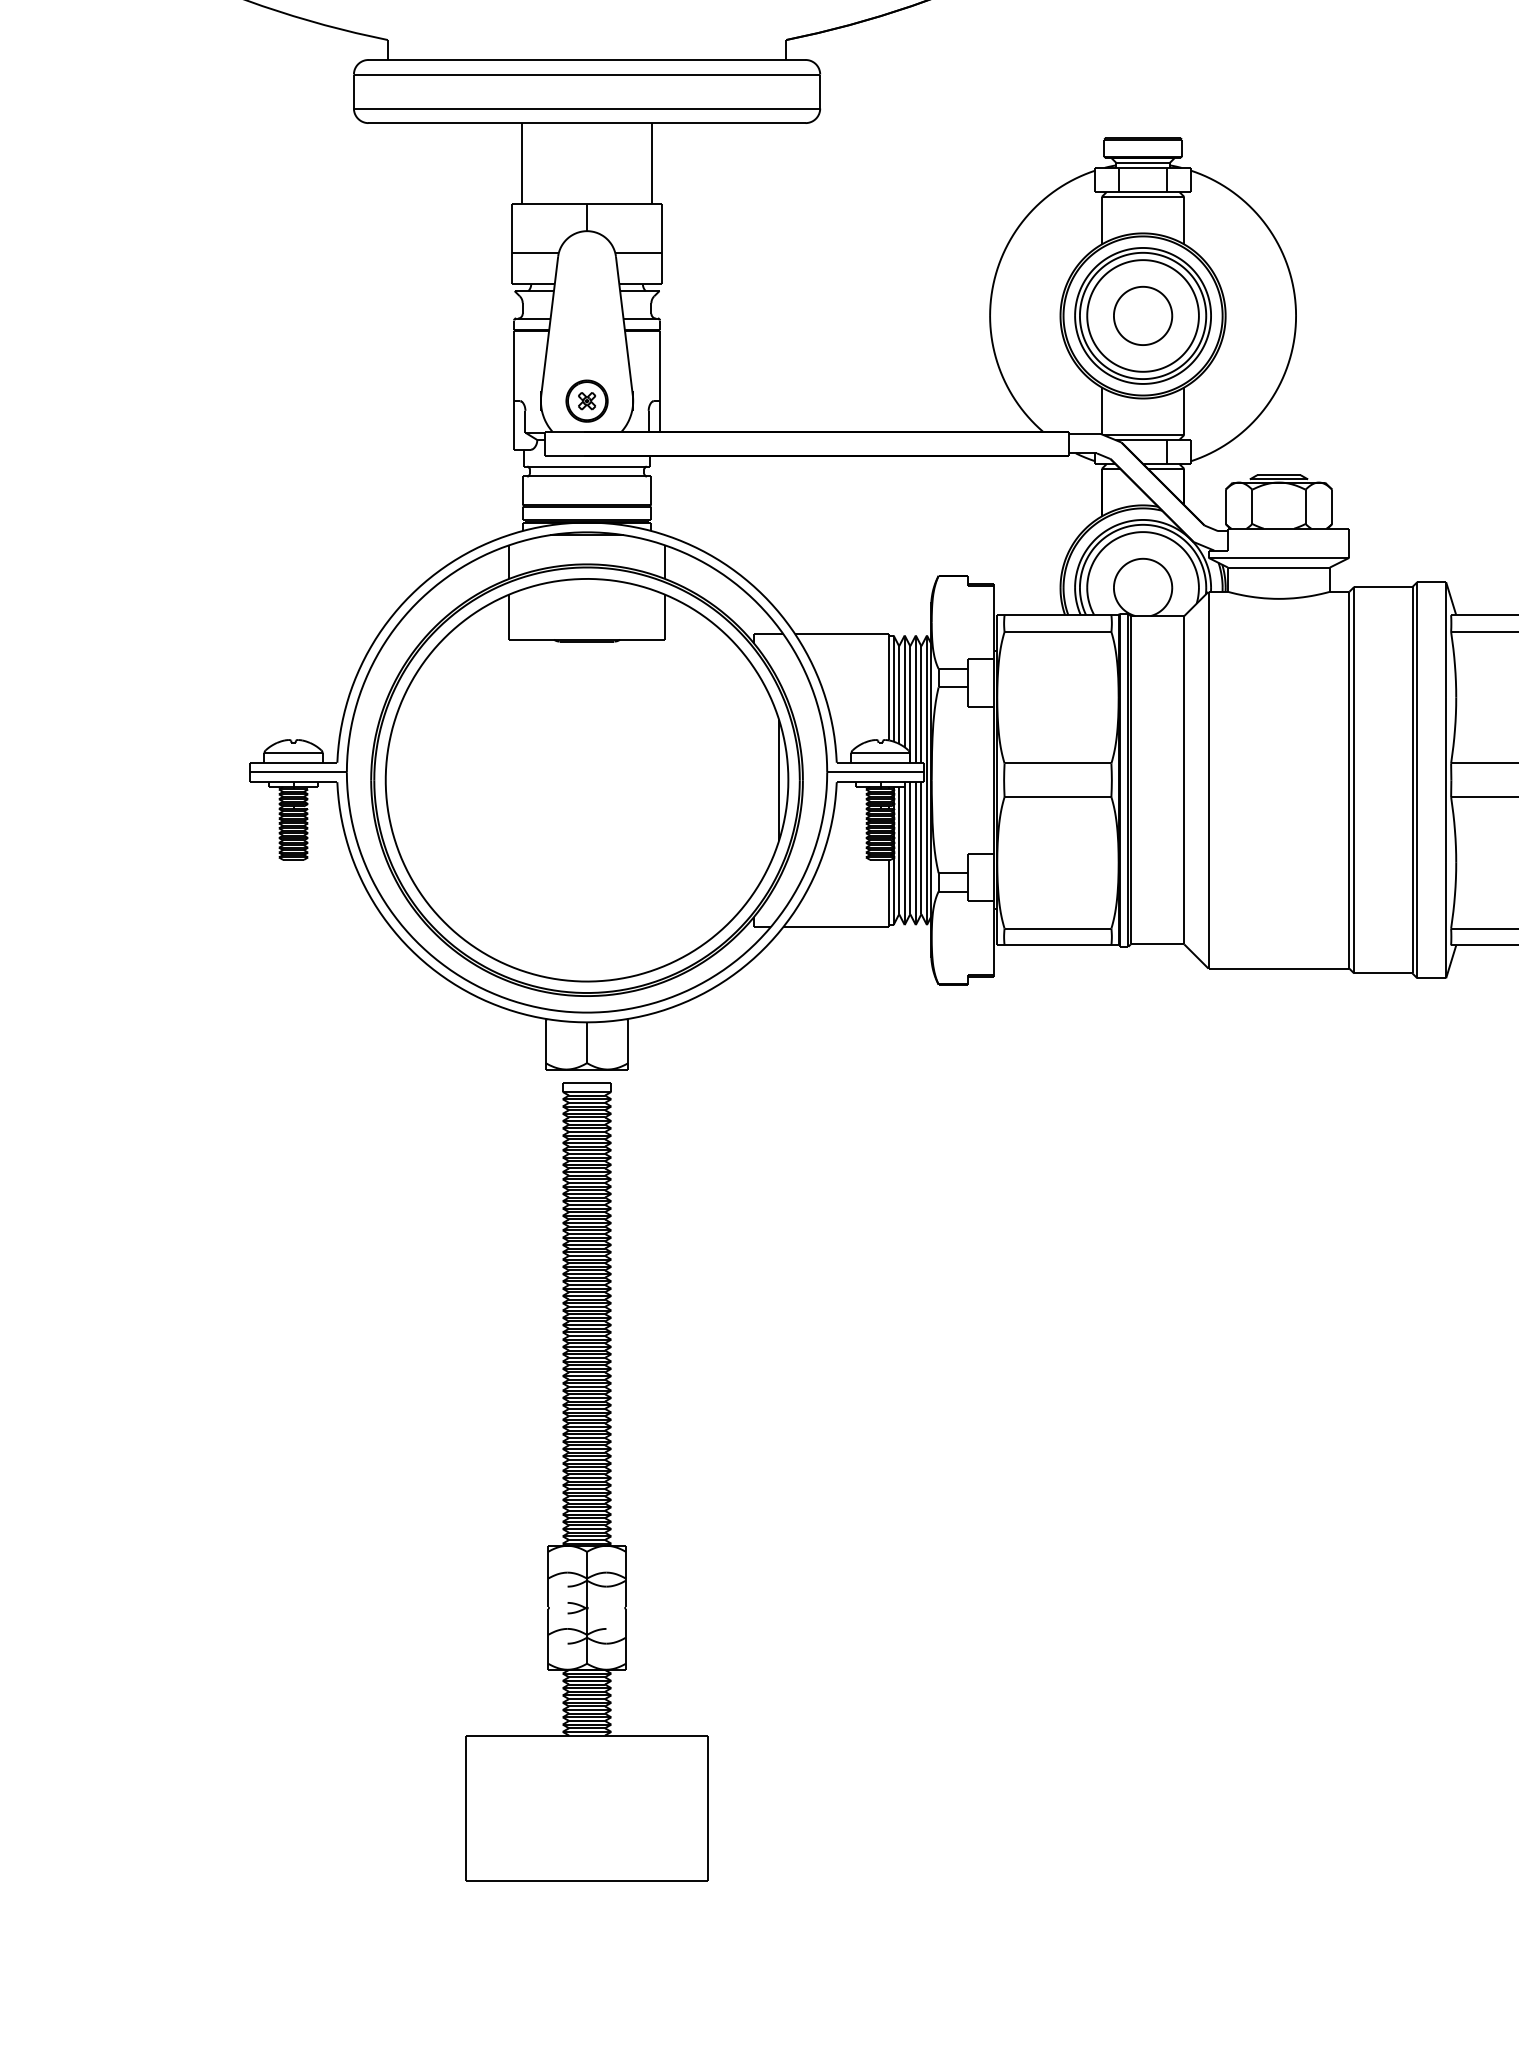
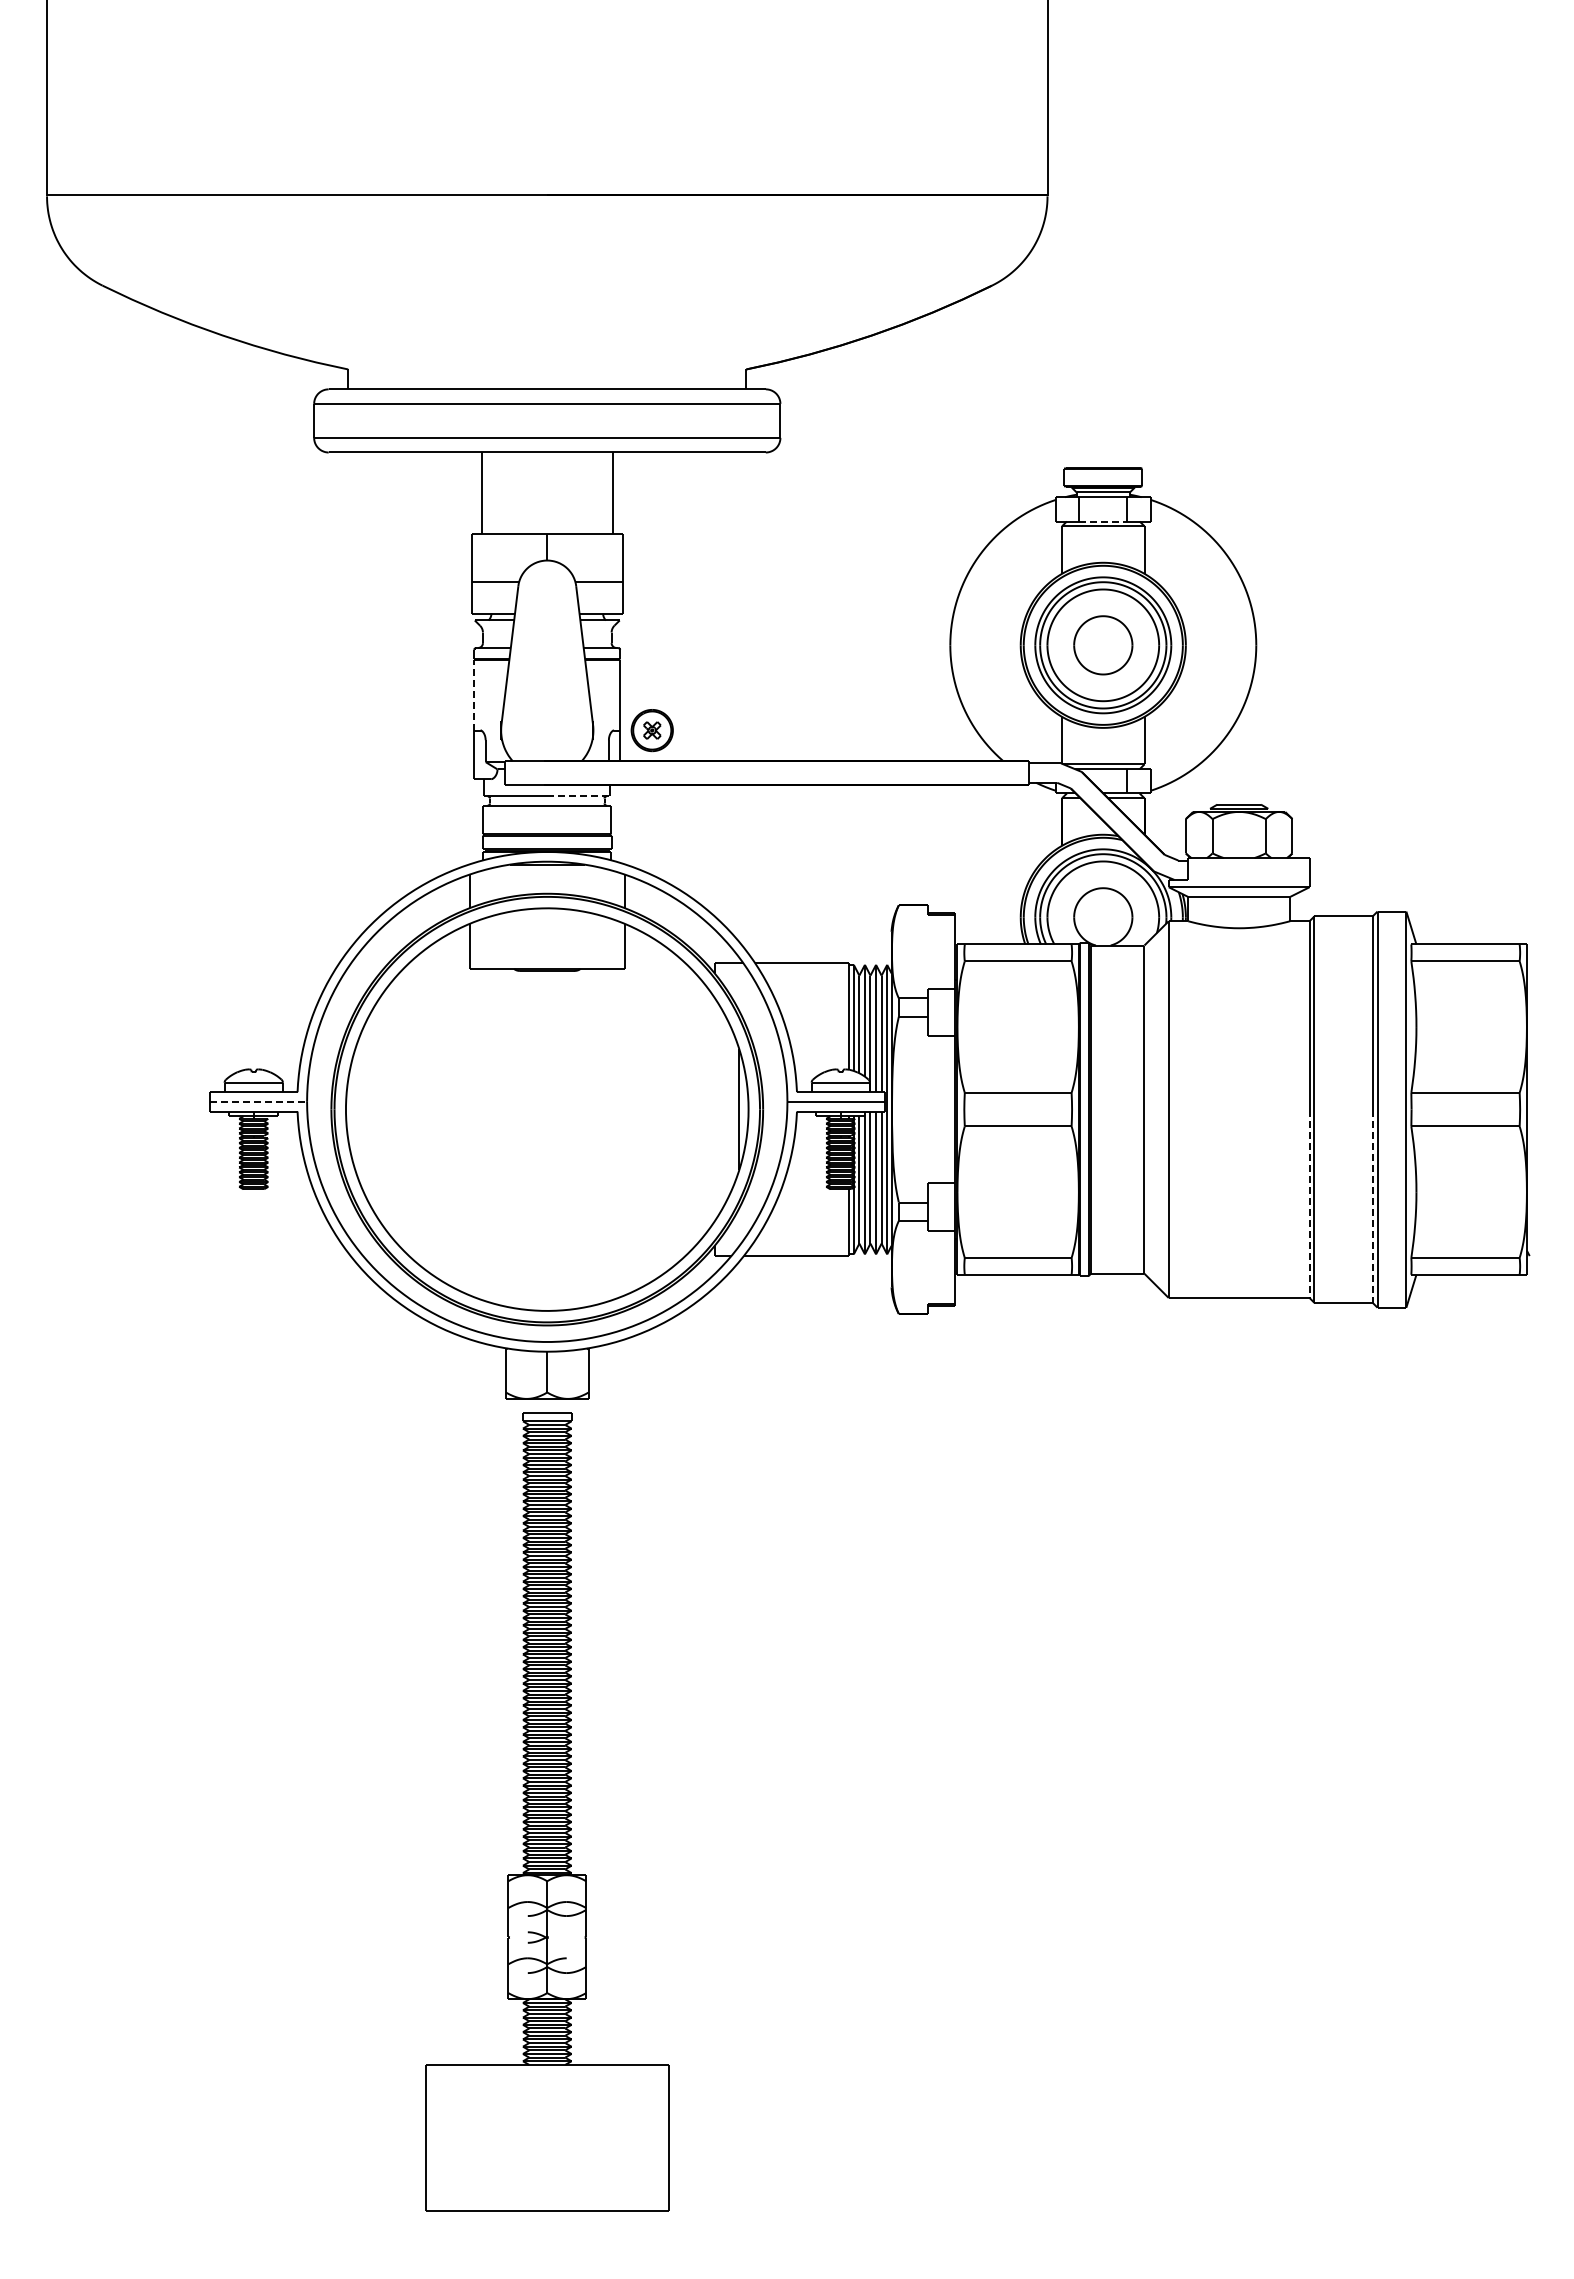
line: (1143, 192) -> (1103, 521), solid -> dashed
line: (514, 365) -> (474, 694), solid -> dashed
part: (586, 401) -> (651, 730), moved
line: (618, 467) -> (578, 796), solid -> dashed
line: (298, 772) -> (258, 1101), solid -> dashed
line: (1349, 875) -> (1309, 1204), solid -> dashed
line: (1412, 877) -> (1372, 1206), solid -> dashed

